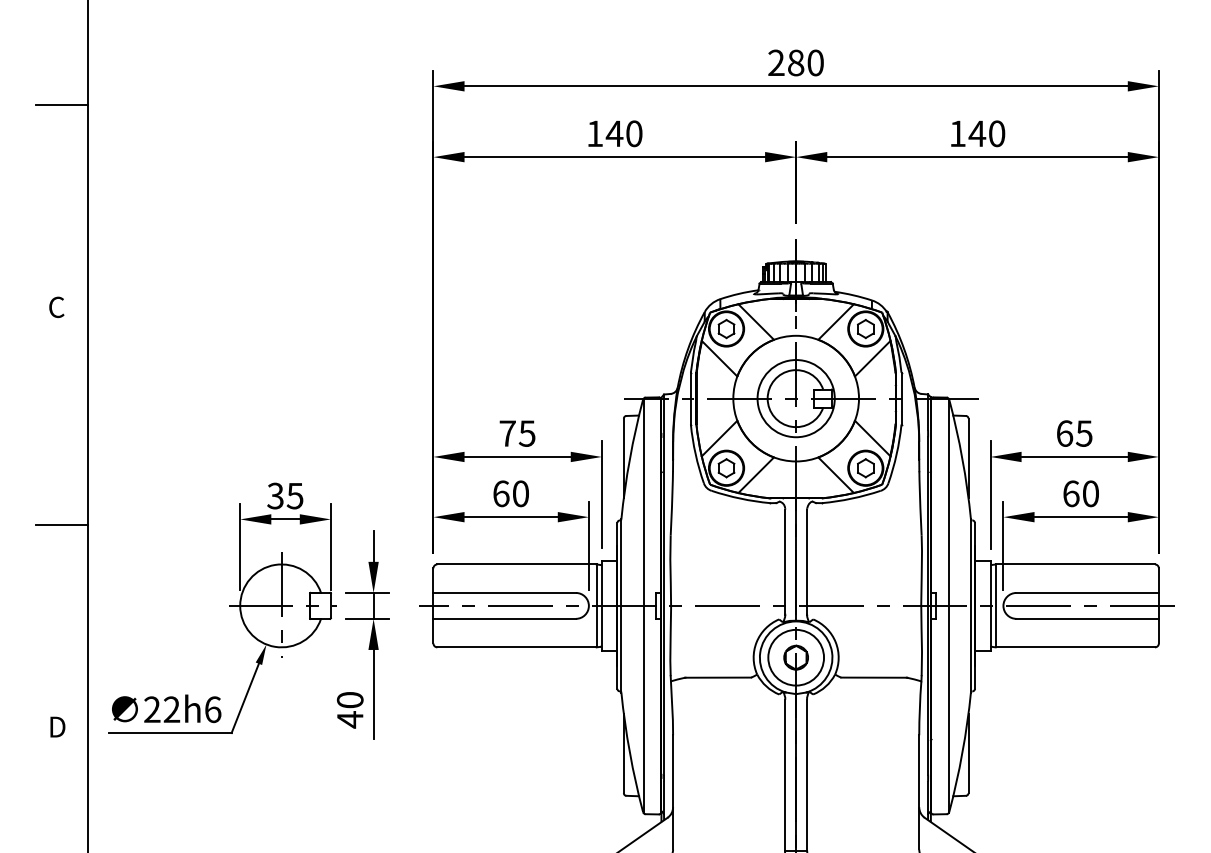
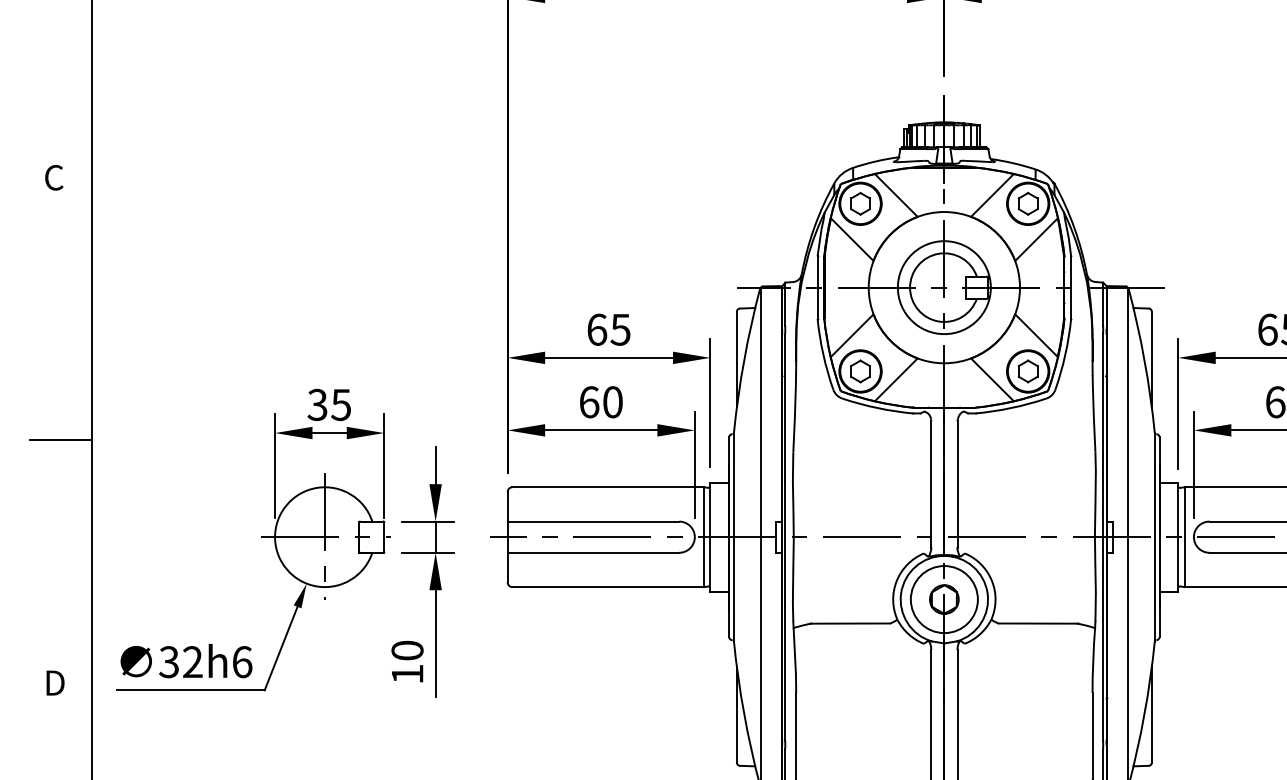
text: (507, 433) -> (596, 329), 75 -> 65
text: (151, 709) -> (168, 661), 22h6 -> 32h6
text: (350, 719) -> (407, 673), 40 -> 10

